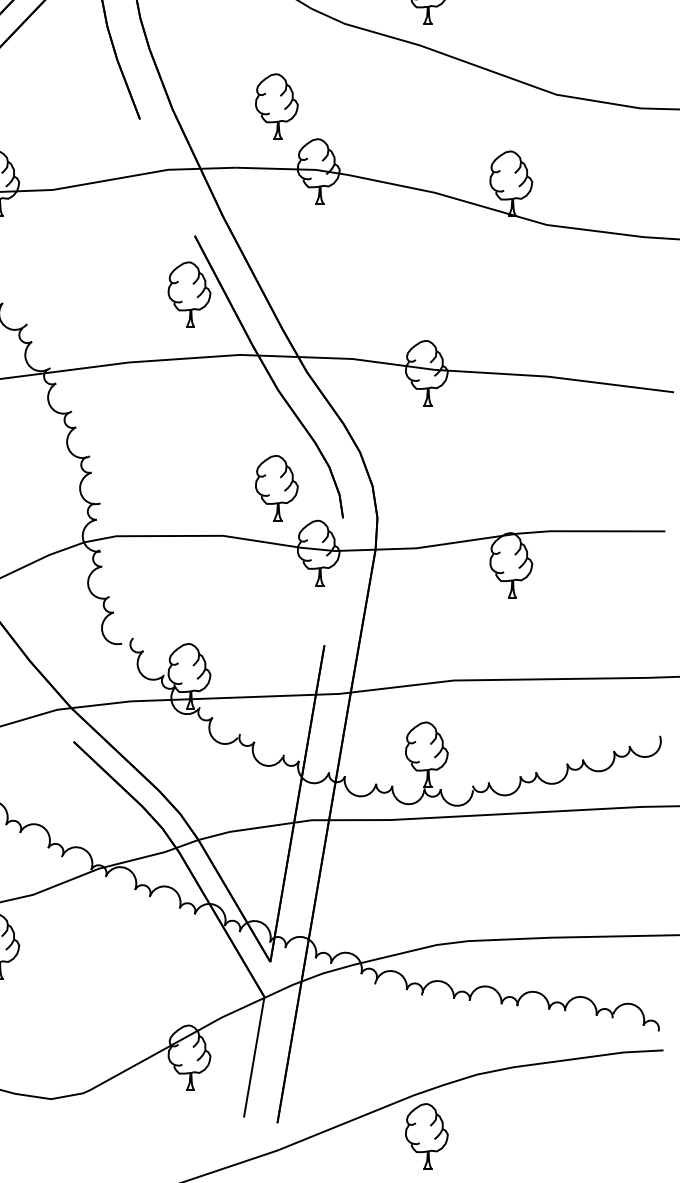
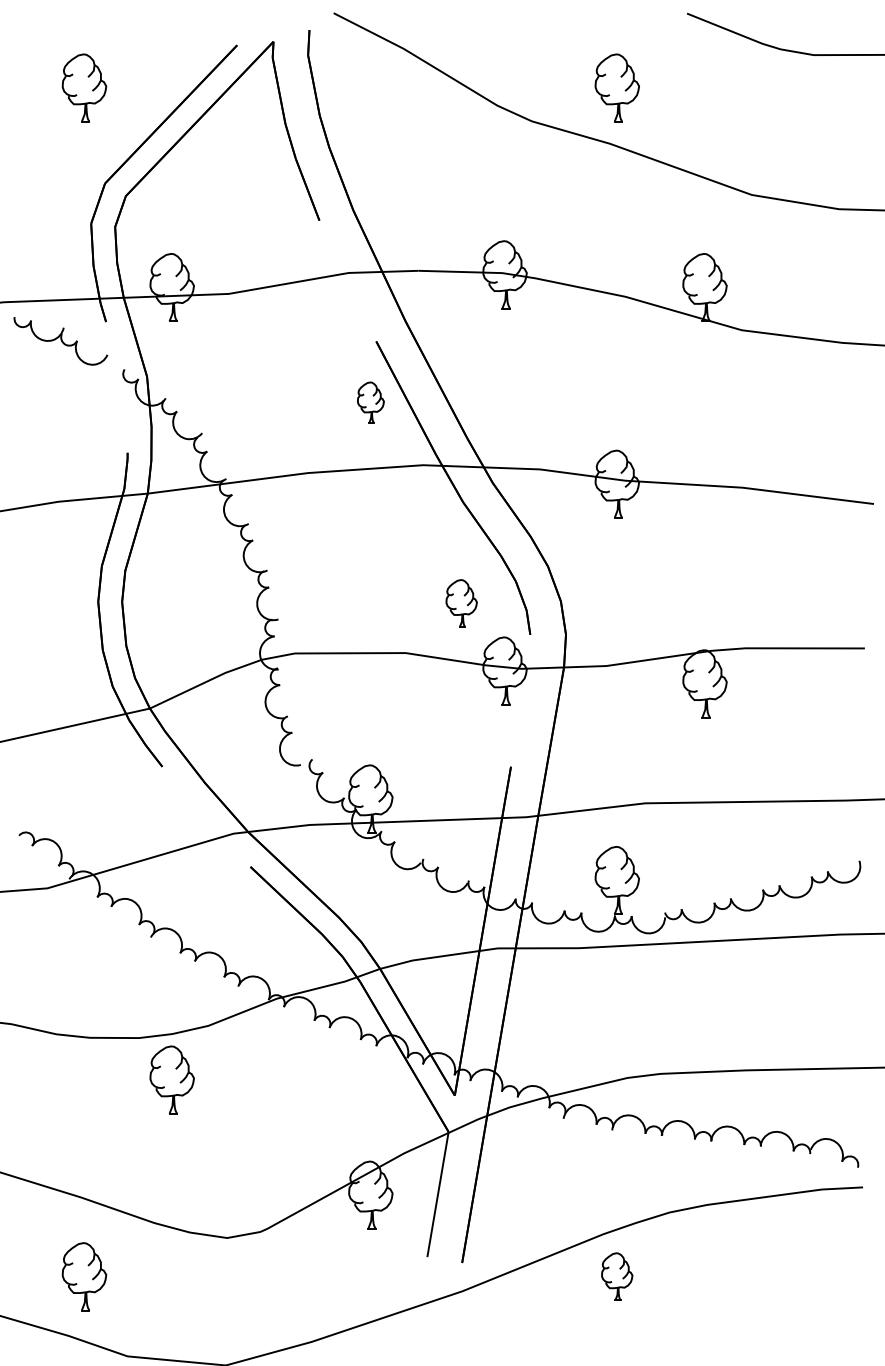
part: (276, 105) -> (461, 206), removed
part: (189, 294) -> (370, 402), size x0.6
part: (276, 488) -> (461, 603), size x0.7
part: (426, 1136) -> (616, 1276), size x0.7

